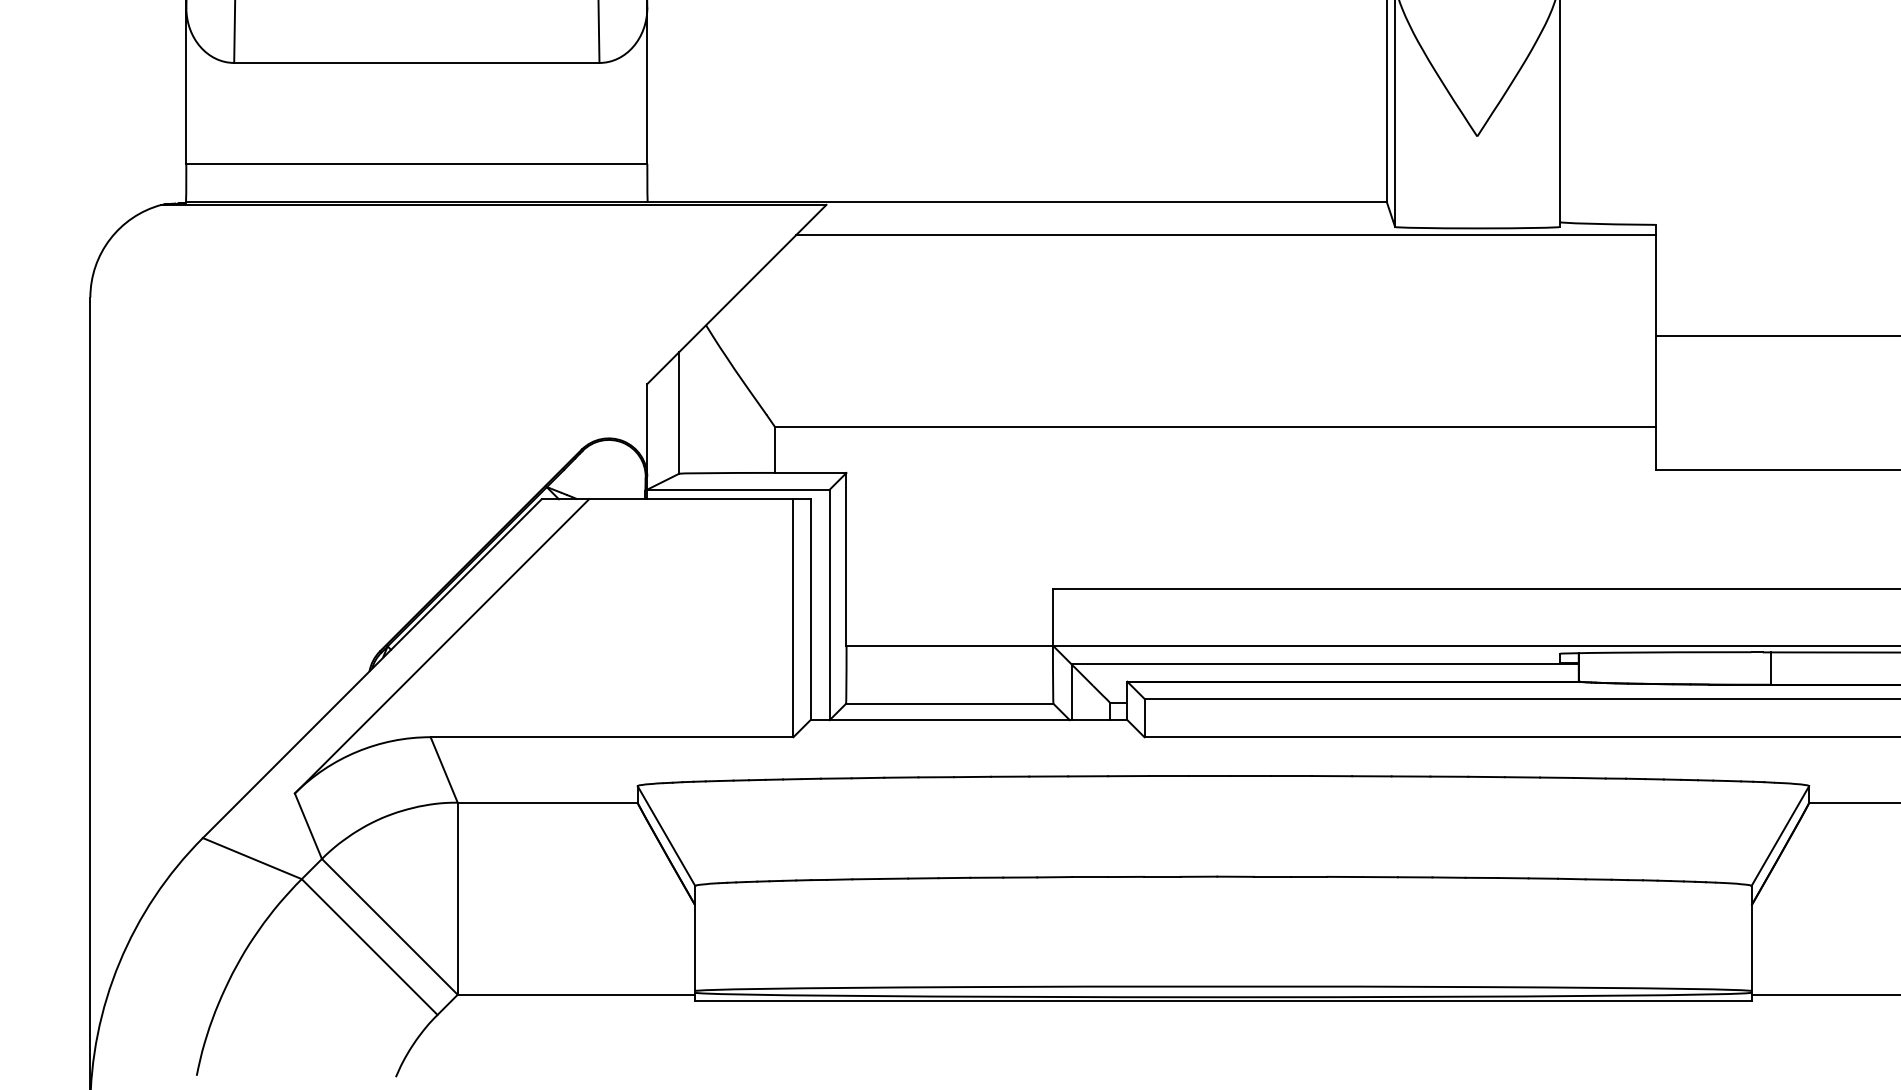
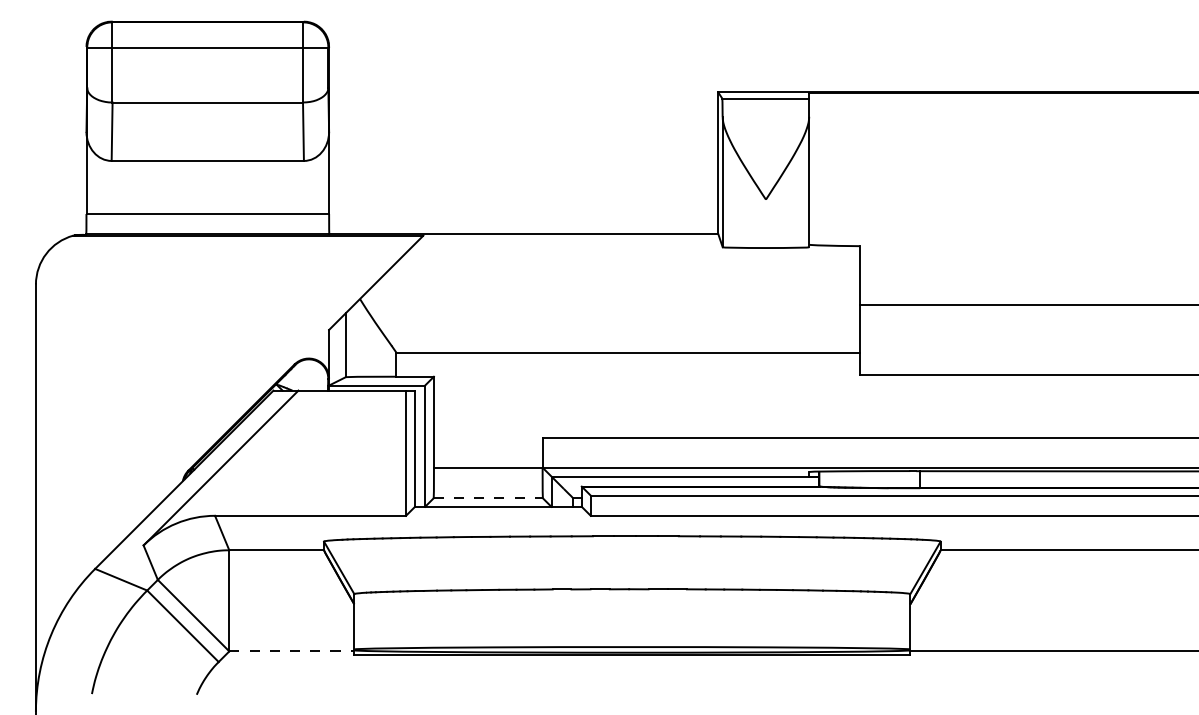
line: (1225, 234) -> (633, 251), removed
line: (950, 704) -> (488, 498), solid -> dashed
line: (575, 994) -> (291, 651), solid -> dashed

